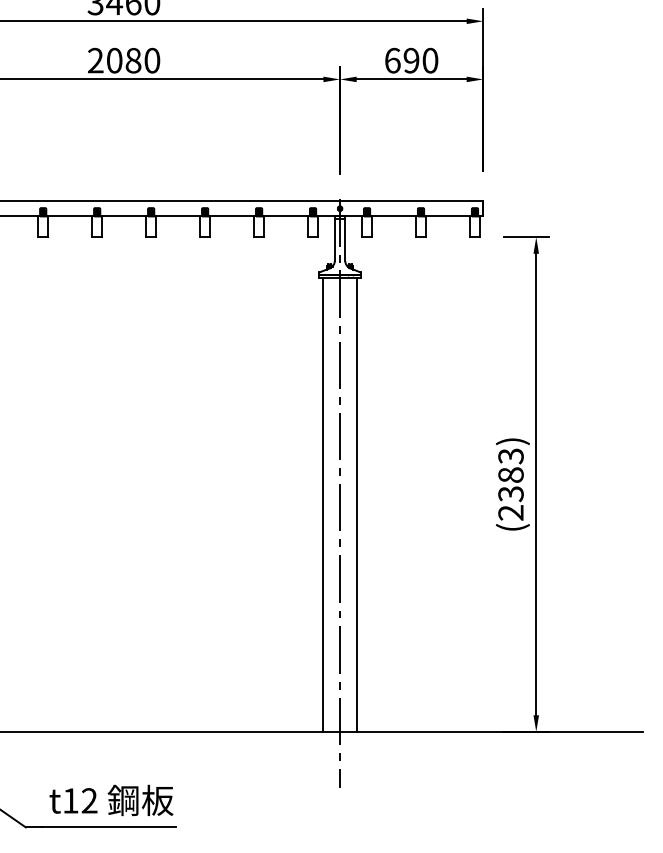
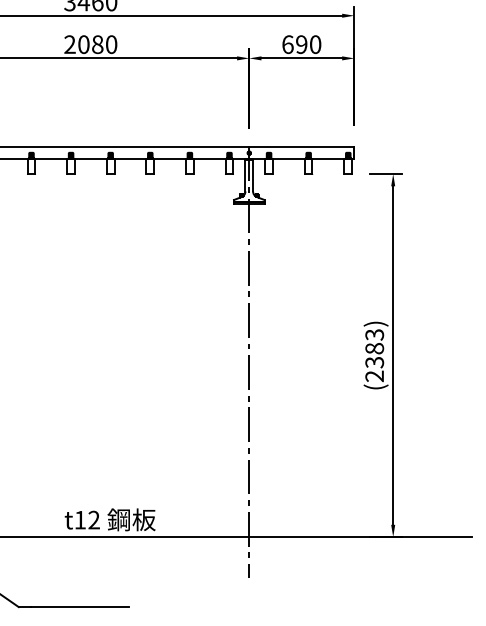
line: (322, 504) -> (236, 370), removed
line: (357, 504) -> (262, 370), removed
text: (111, 799) -> (110, 519), moved

